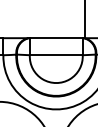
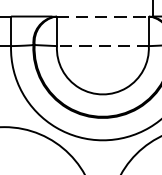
line: (56, 38) -> (103, 17), solid -> dashed
line: (55, 55) -> (101, 46), solid -> dashed

